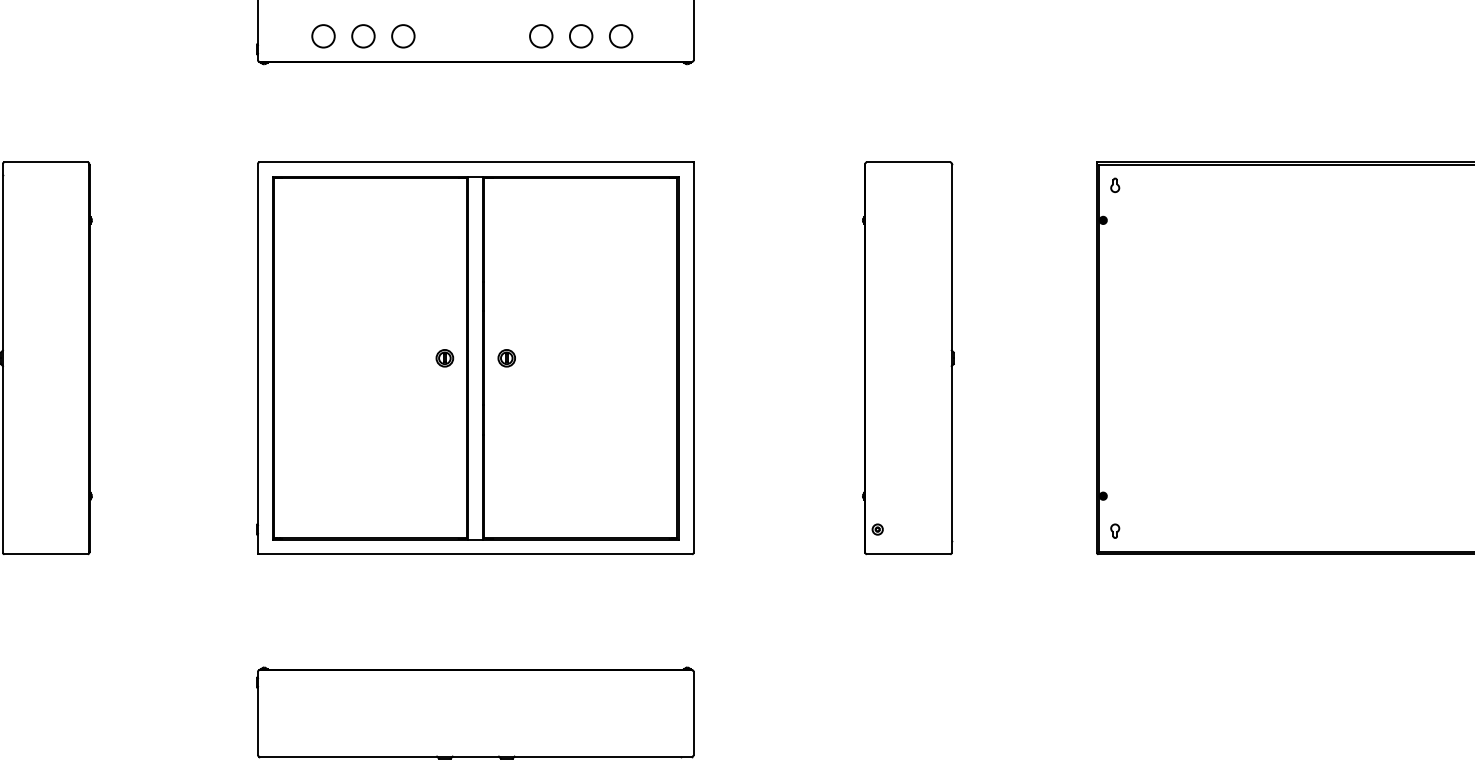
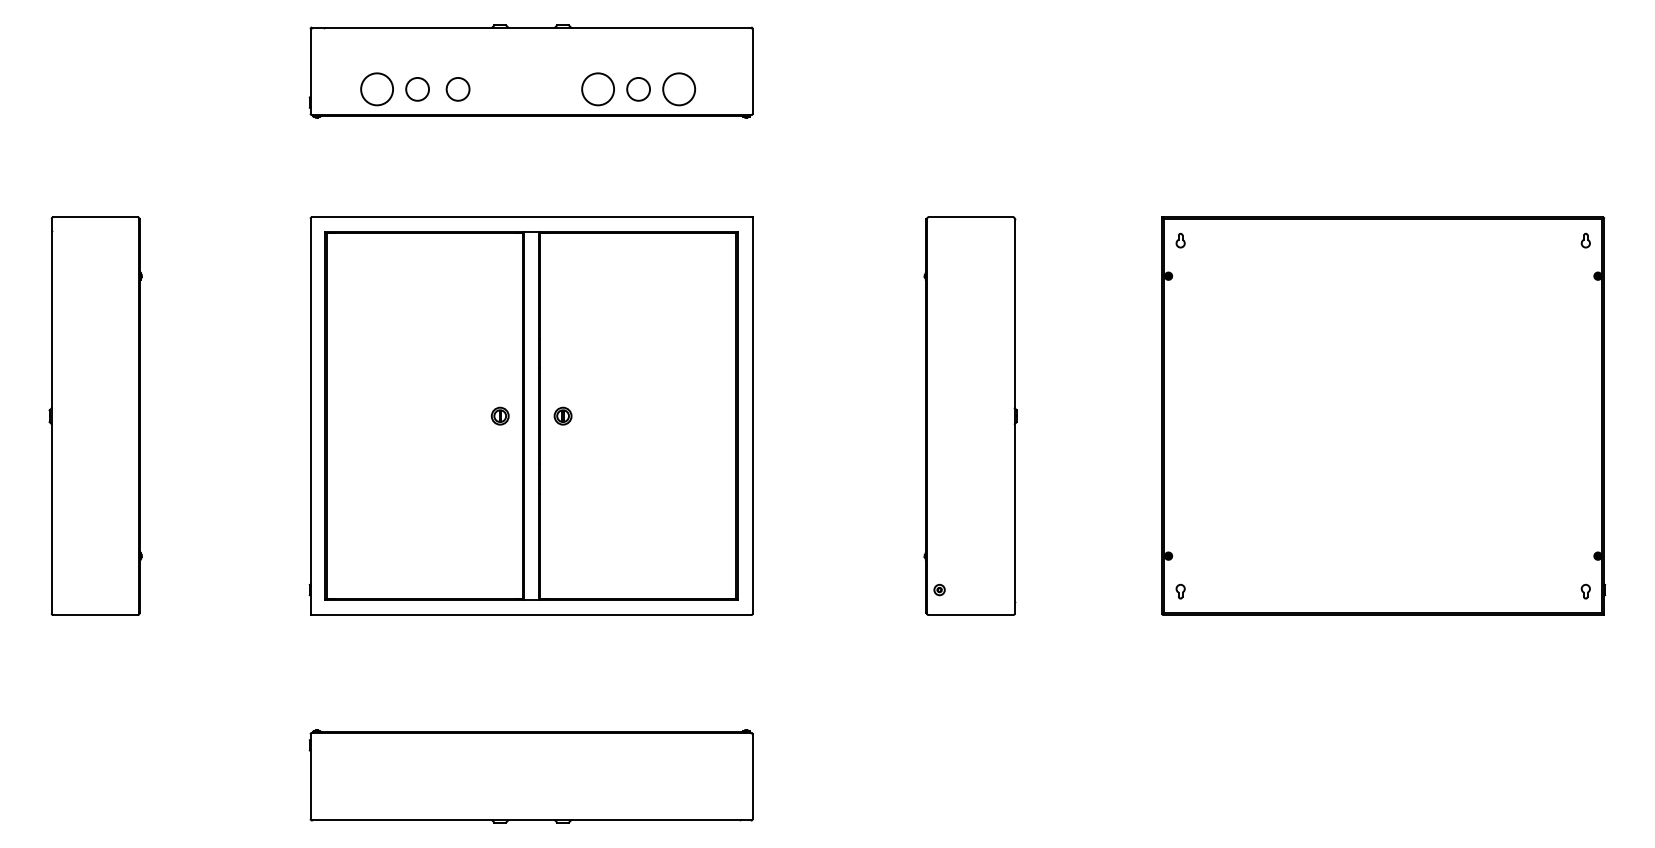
circle: (322, 36) -> (376, 89), size x1.4
circle: (540, 36) -> (597, 89), size x1.4
circle: (620, 36) -> (678, 89), size x1.4

